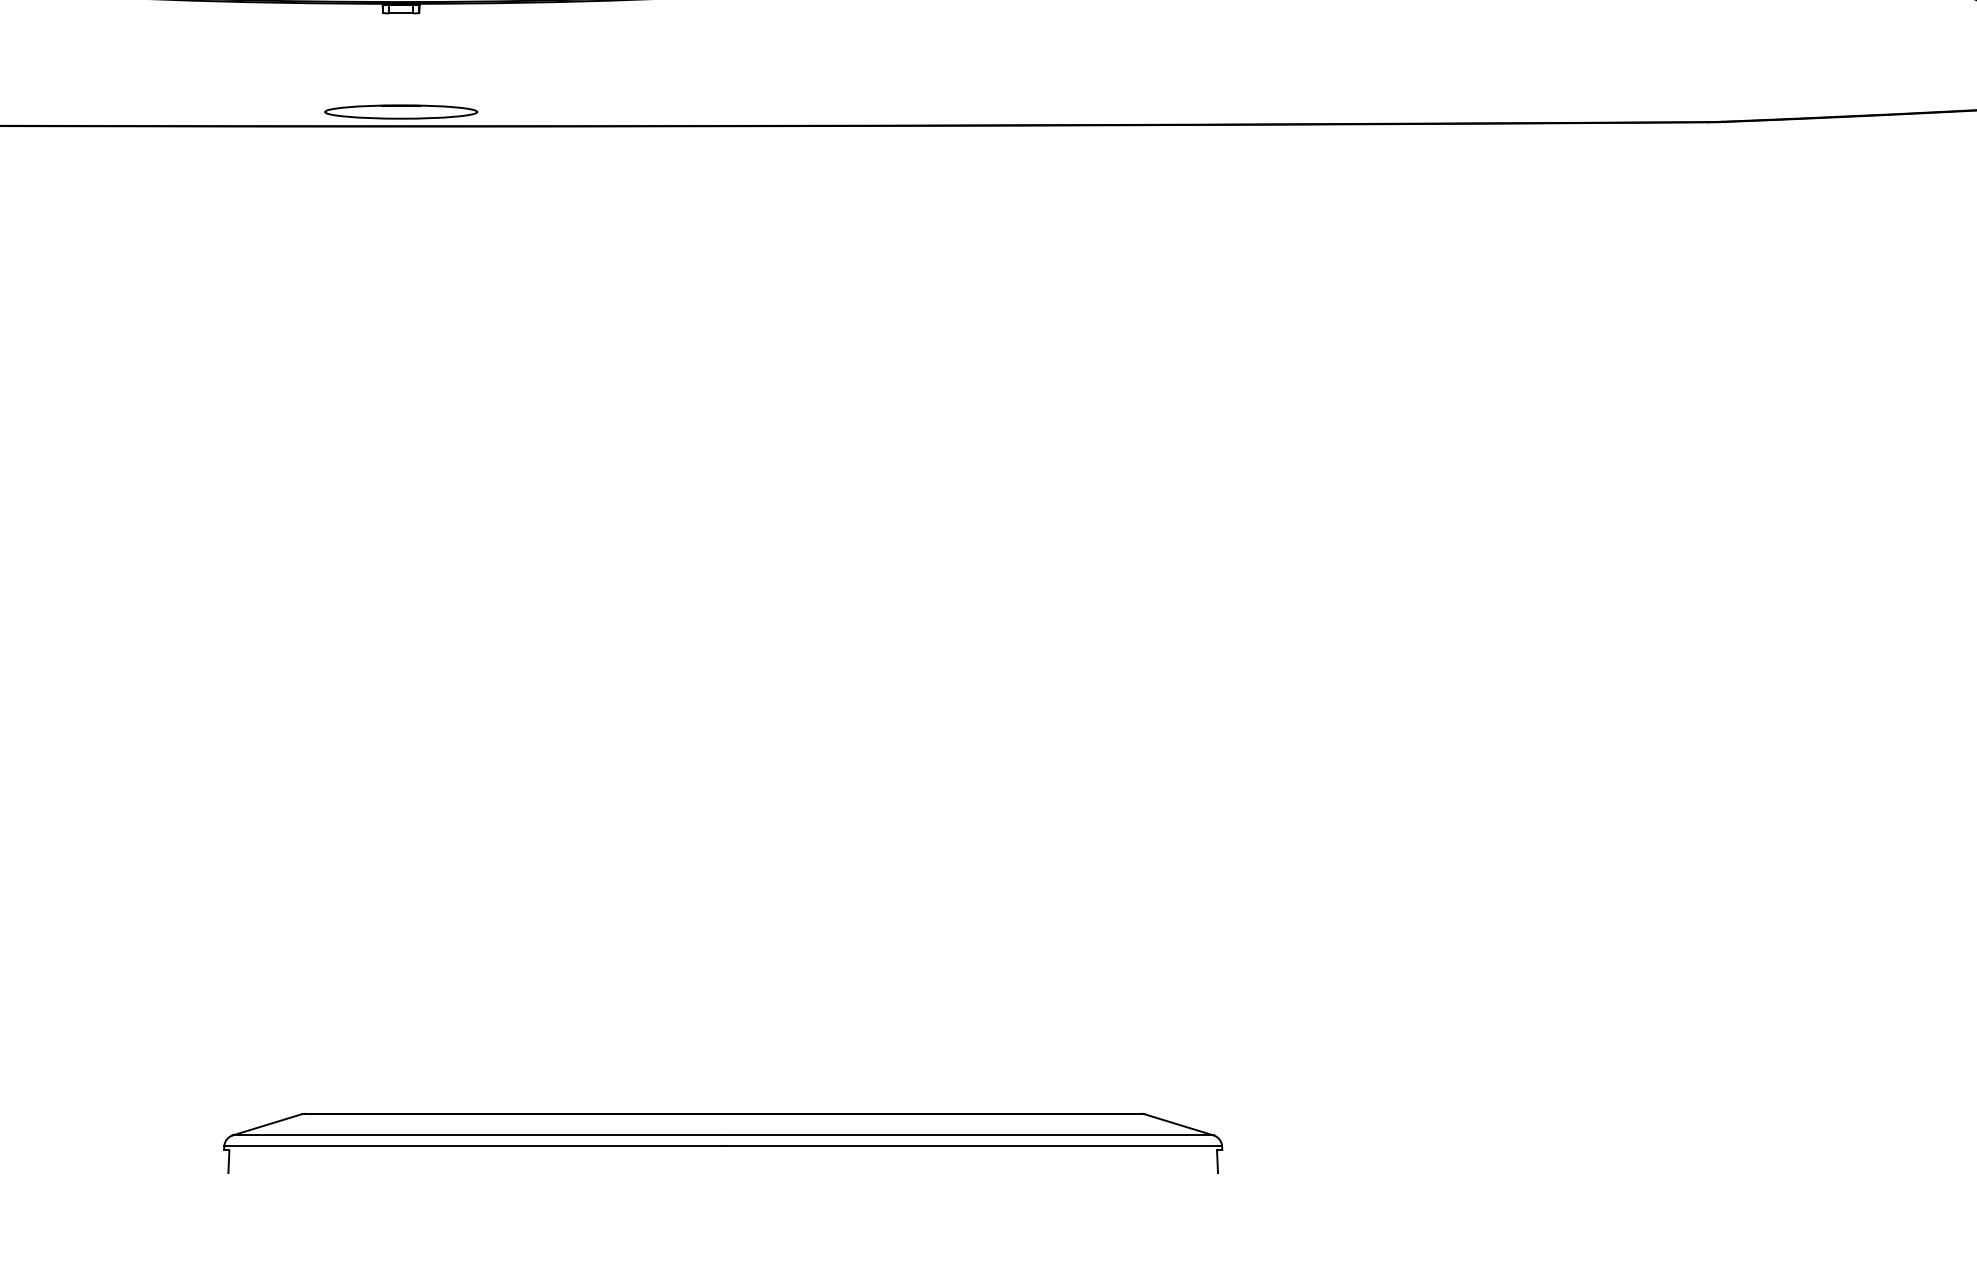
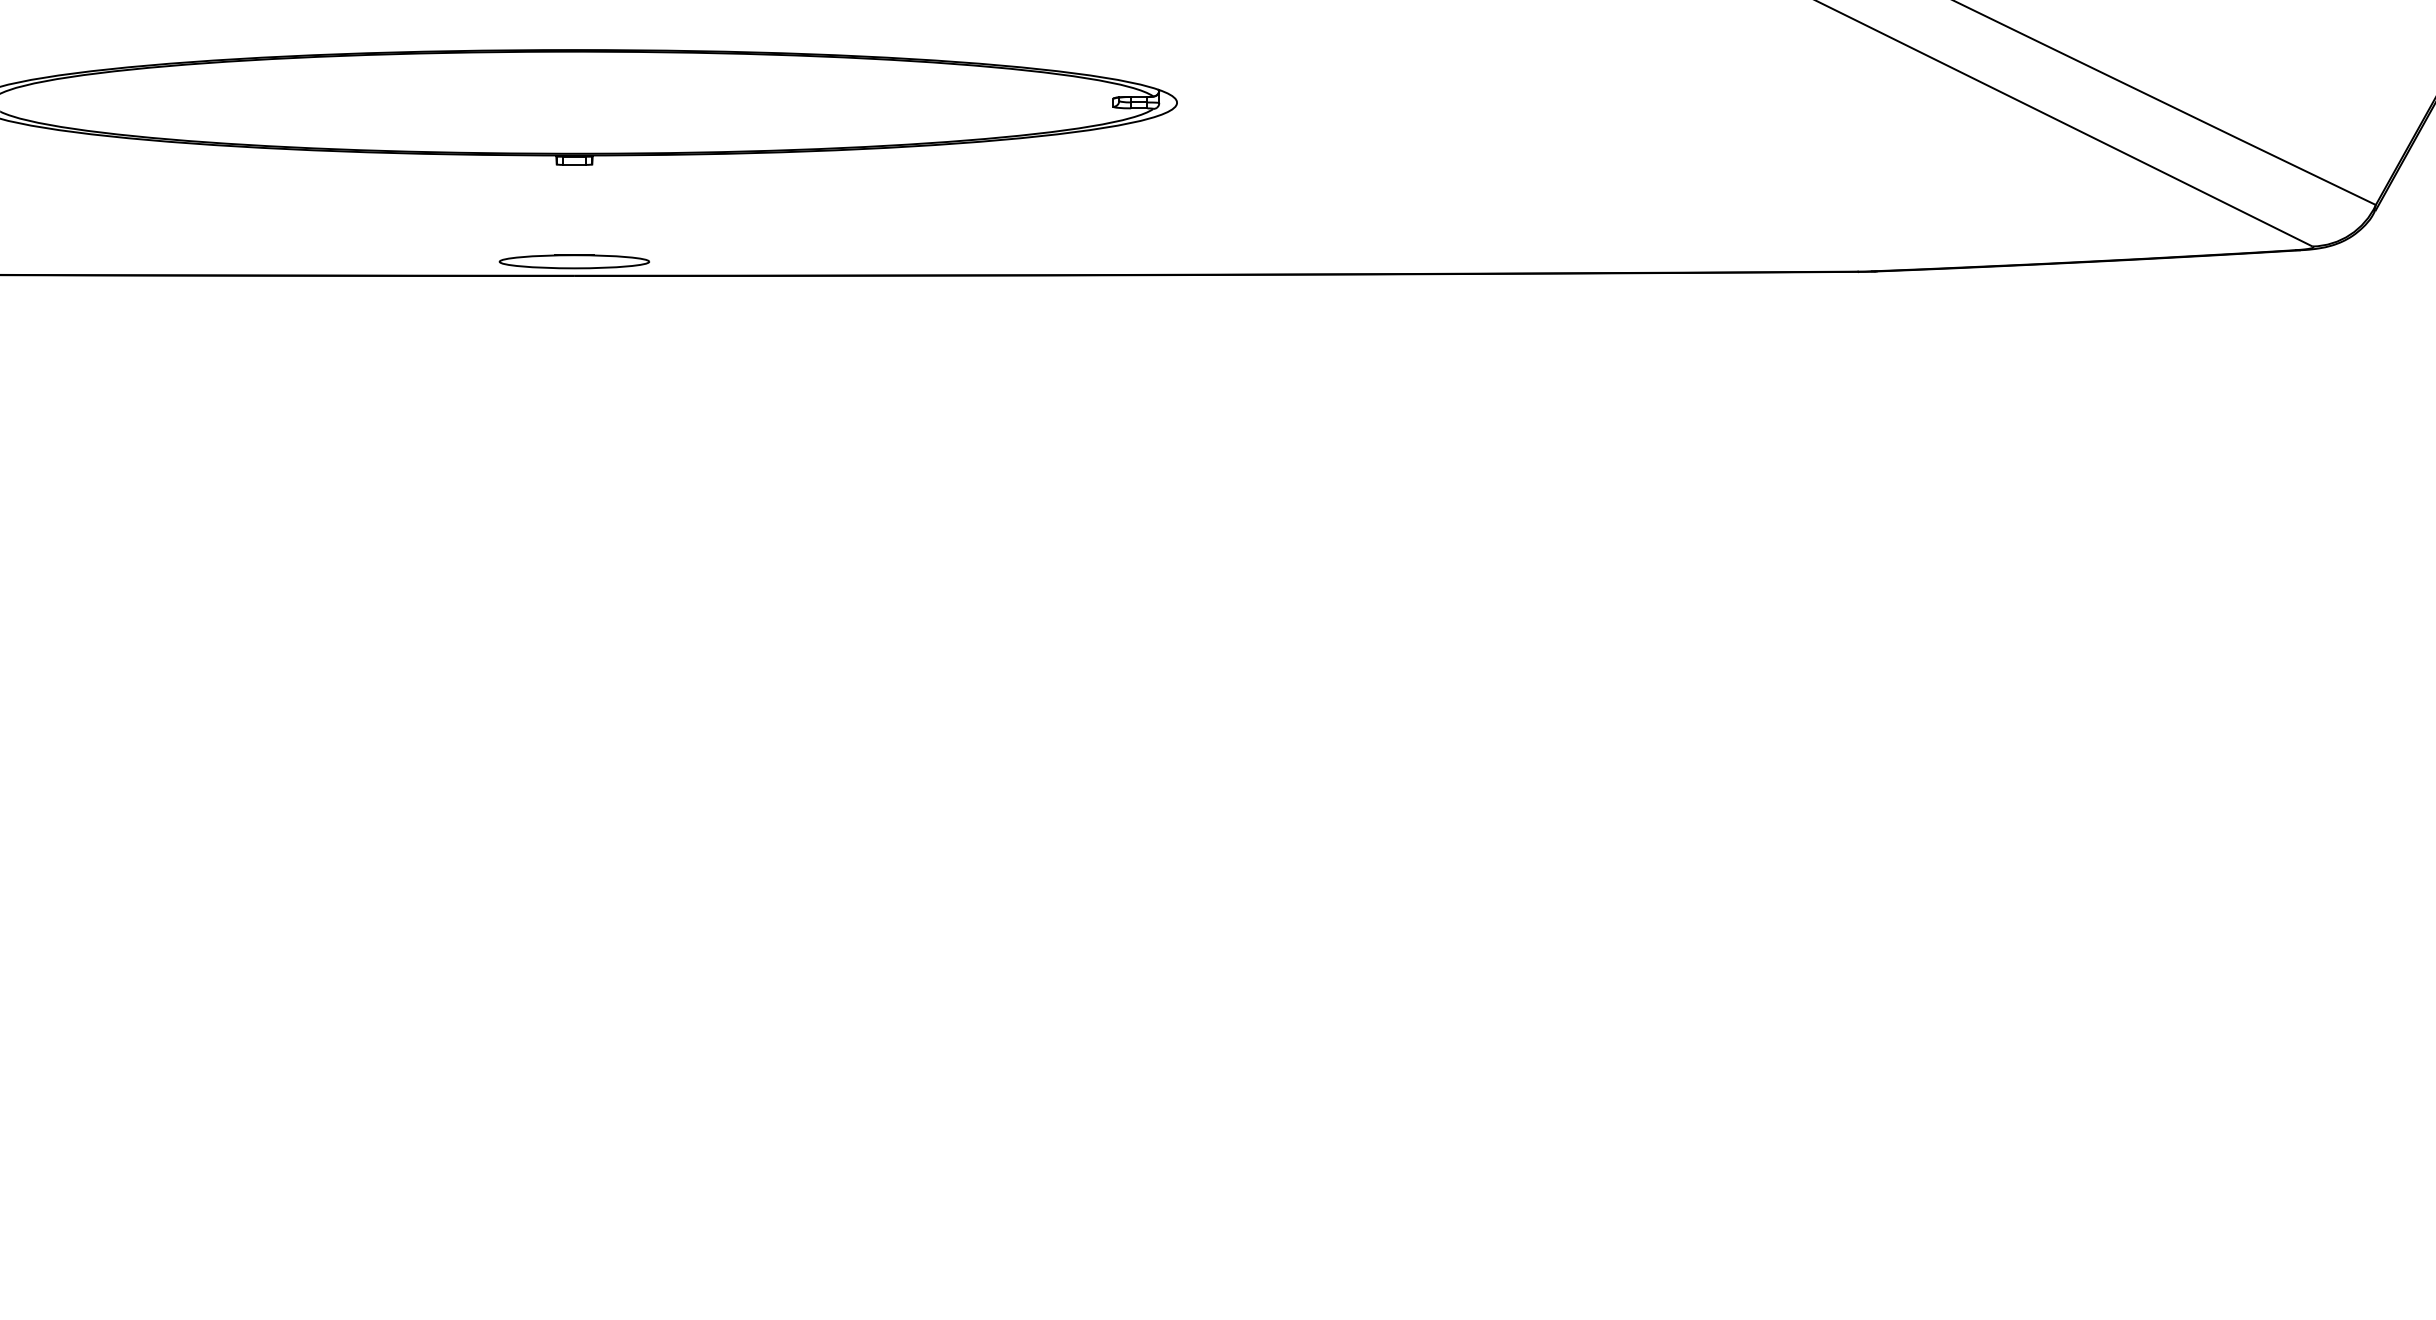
part: (722, 1142) -> (890, 1274), removed

